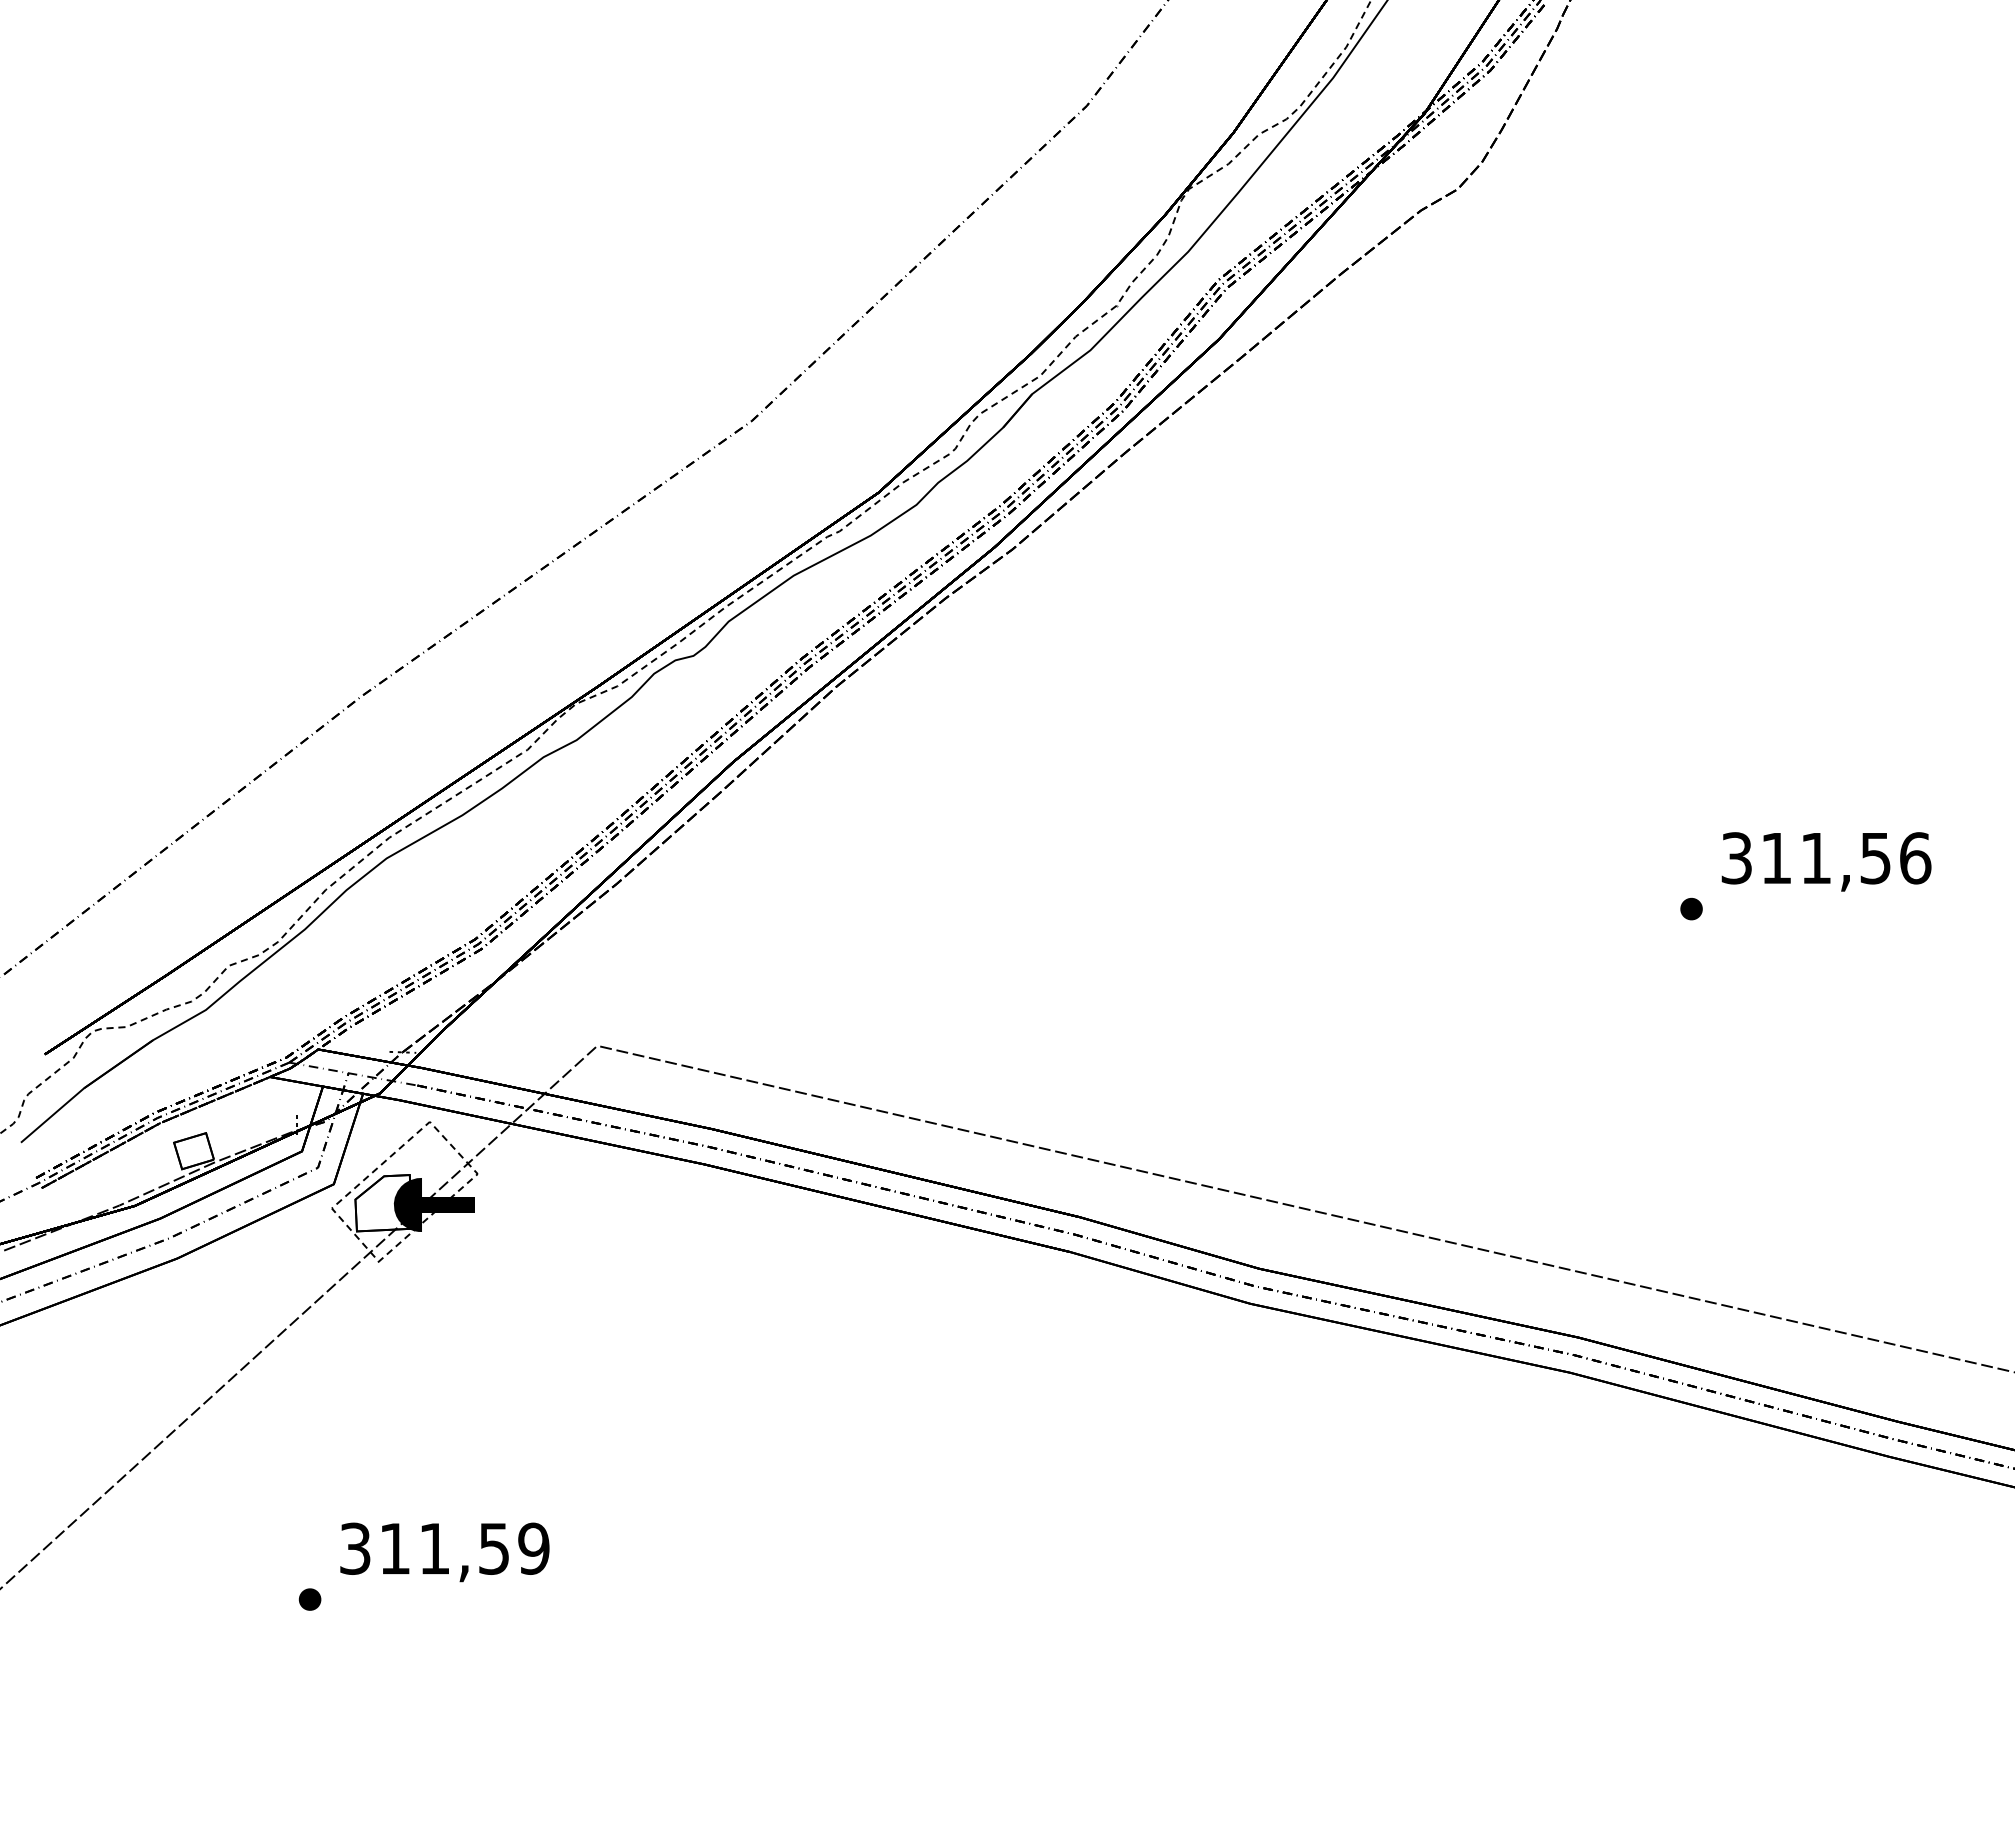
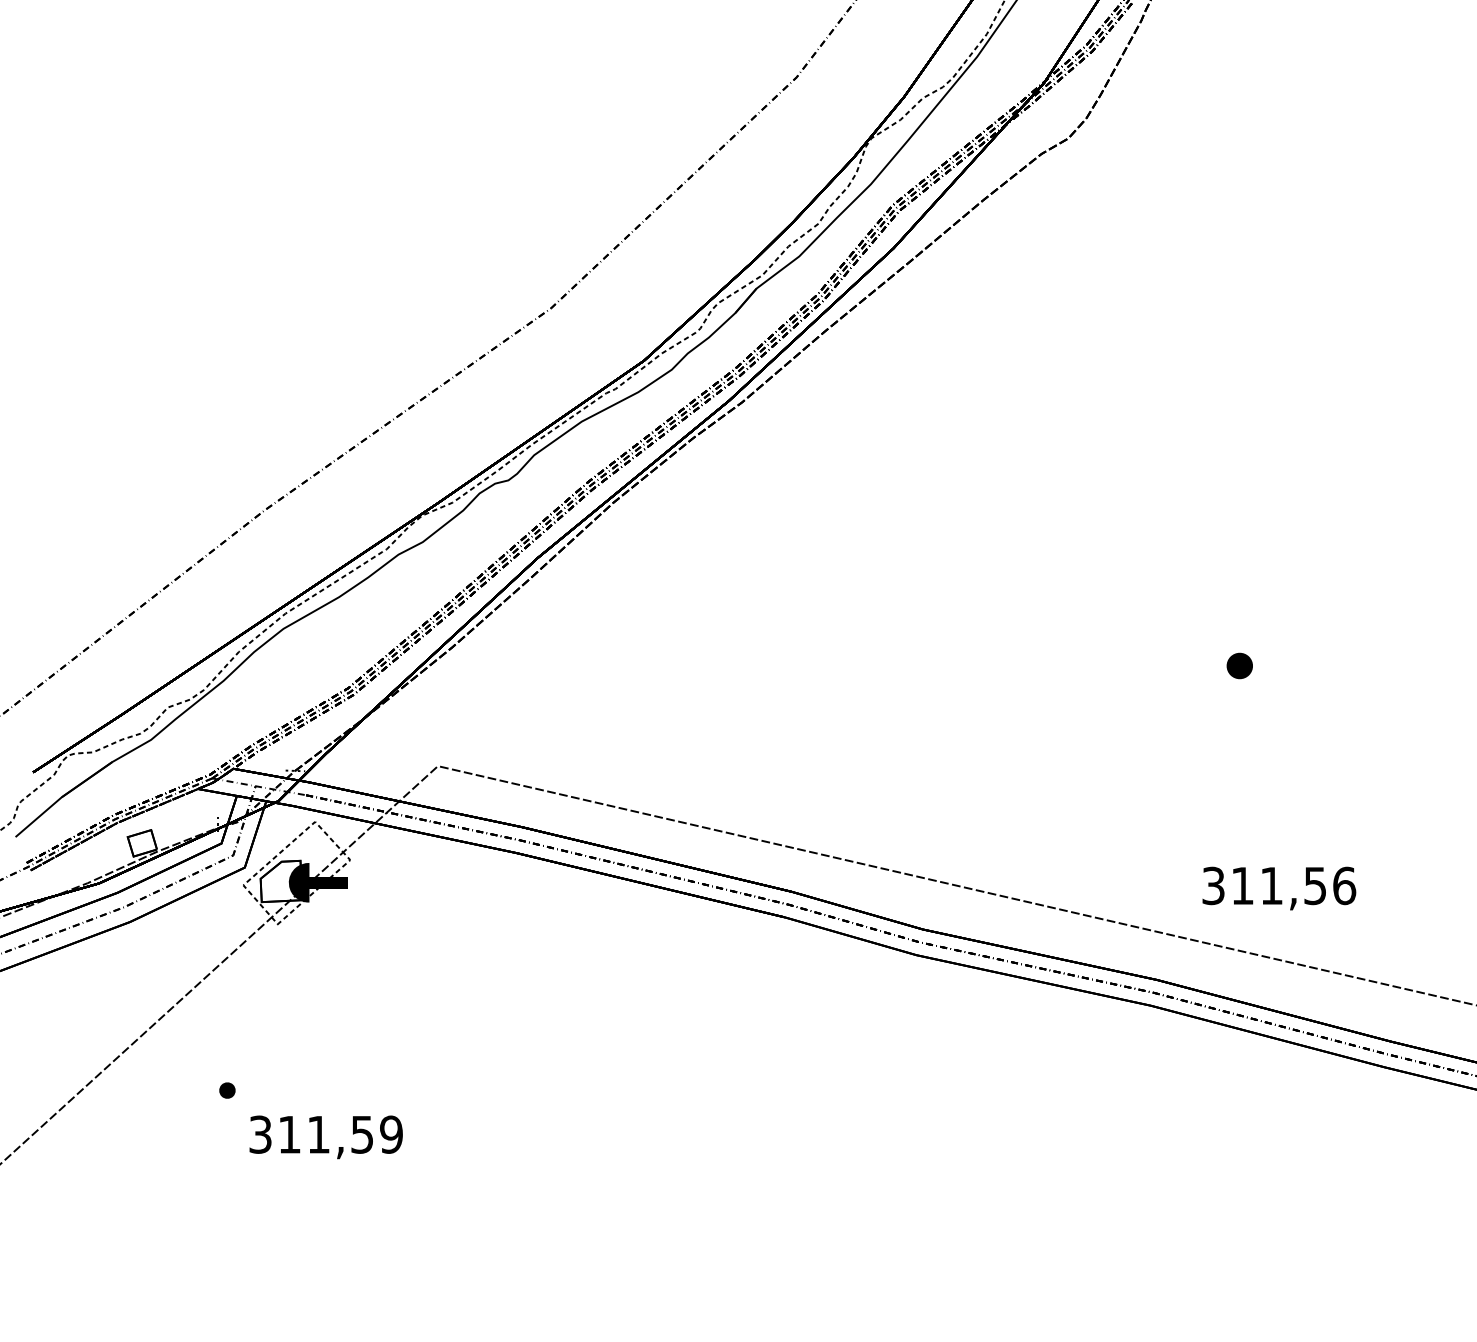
text: (1826, 861) -> (1279, 888), moved
part: (1691, 908) -> (1239, 665), size x1.6
part: (309, 1599) -> (227, 1090), moved

